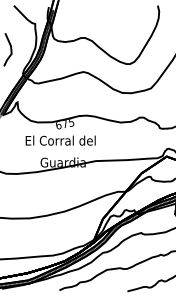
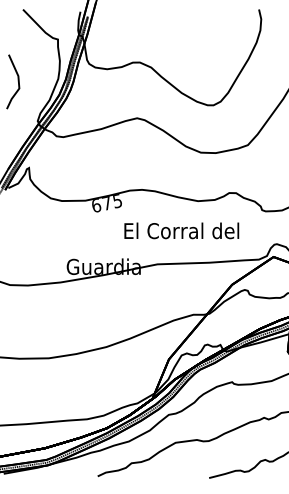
text: (60, 140) -> (181, 230), moved

